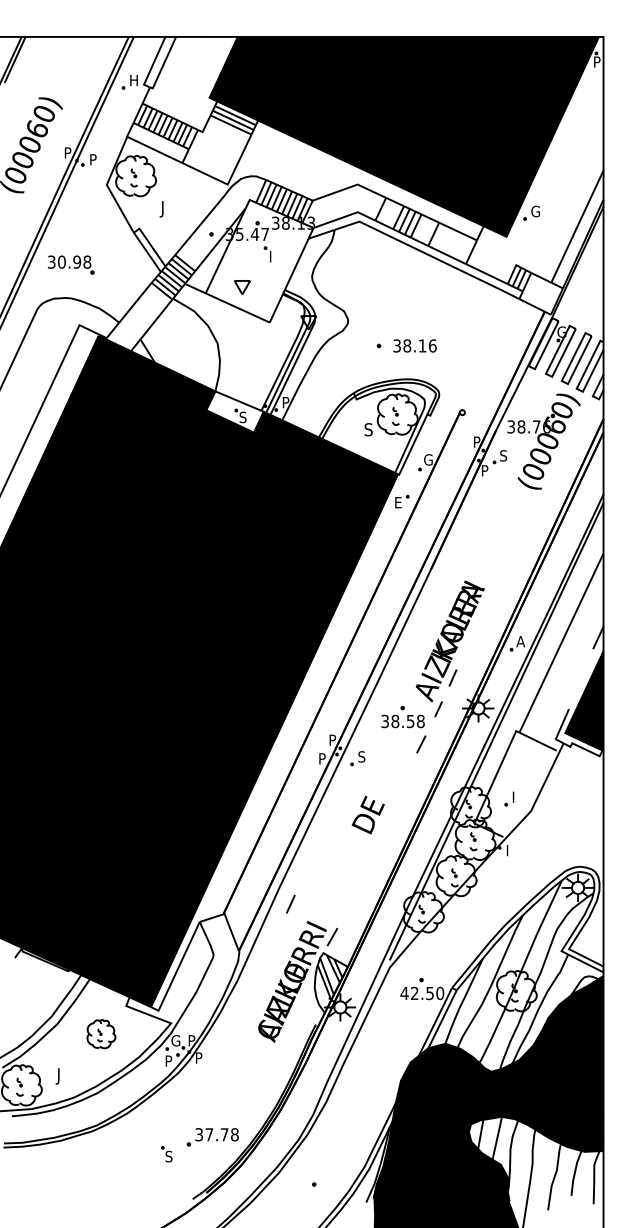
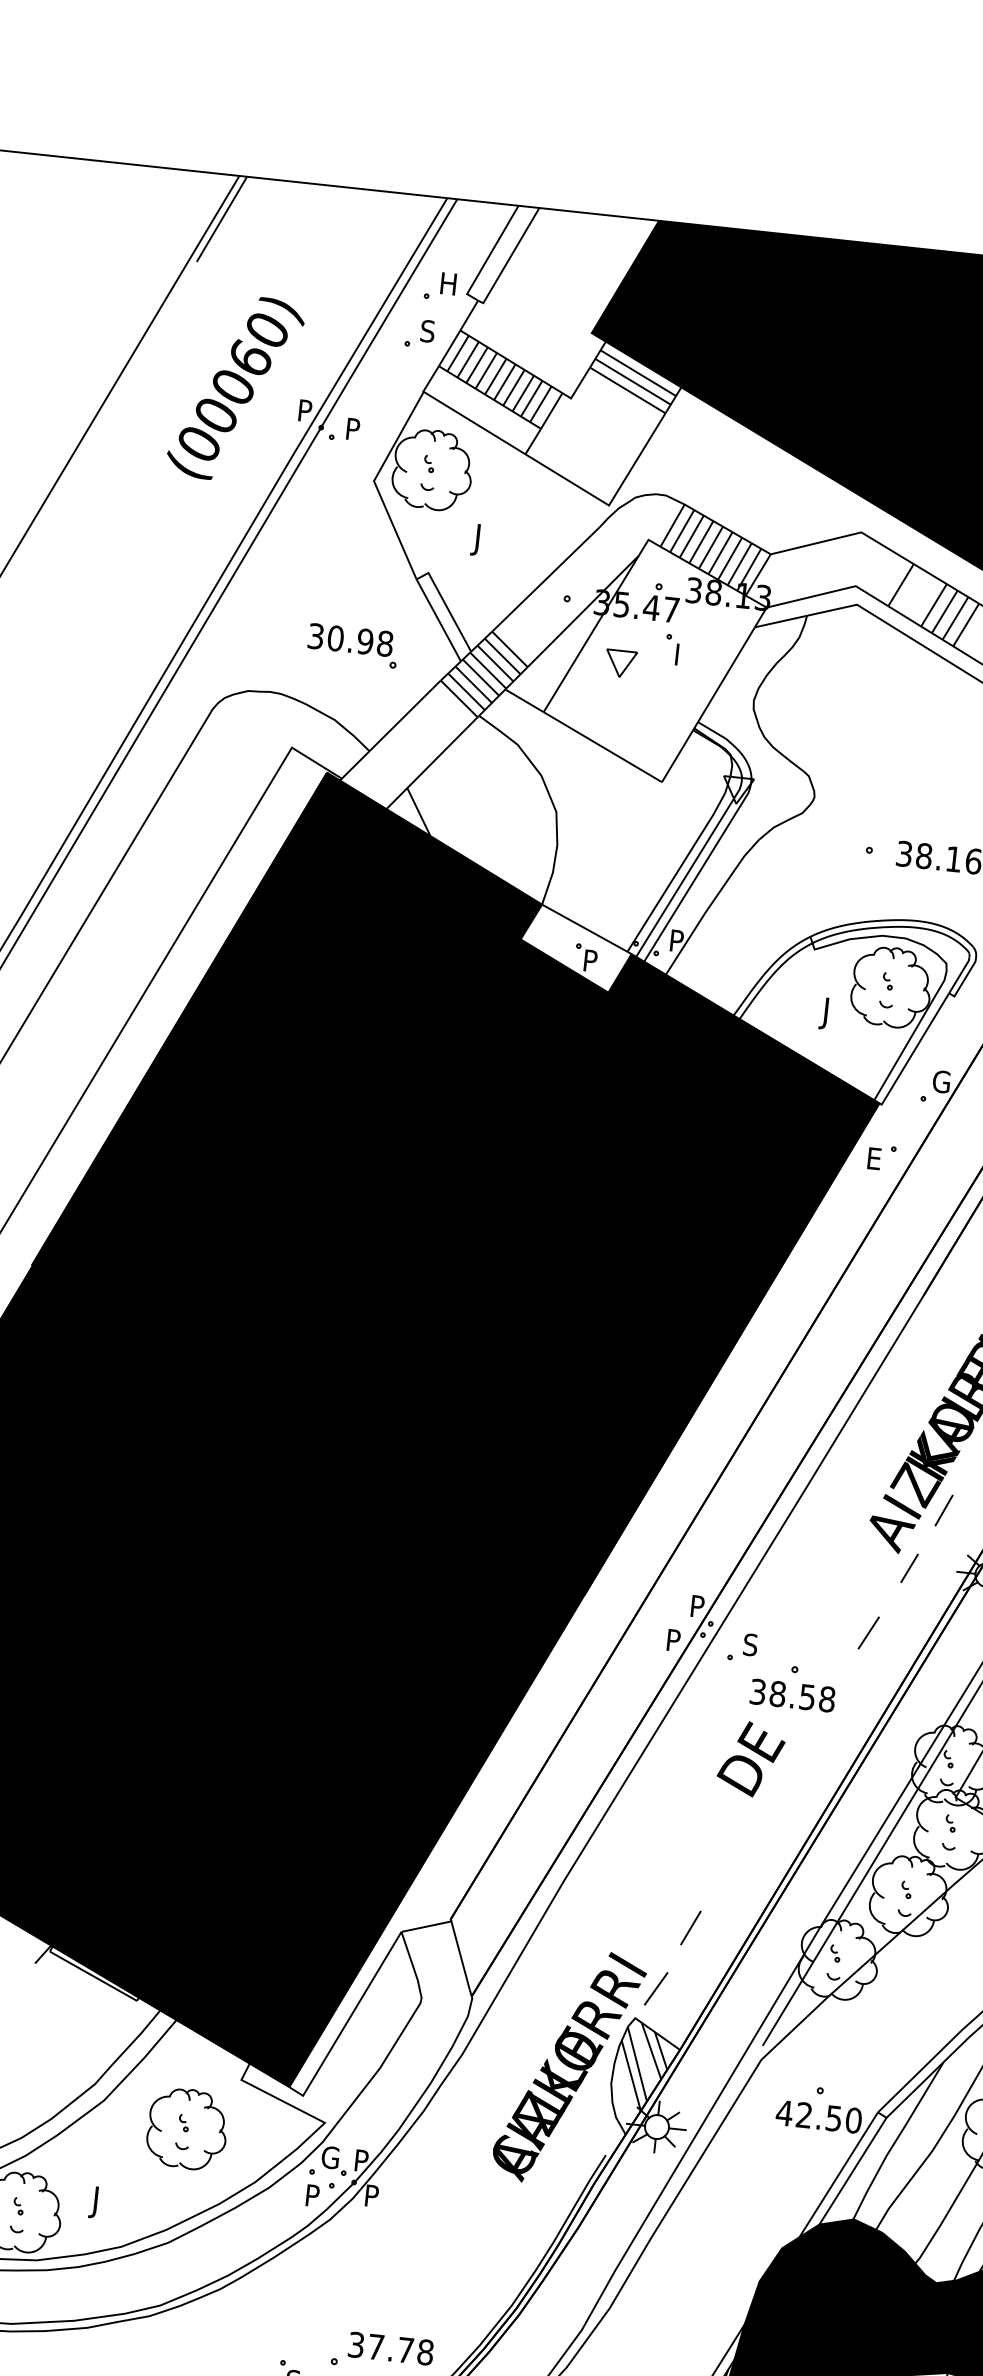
part: (121, 107) -> (418, 333), added
part: (71, 264) -> (353, 645), moved
part: (242, 287) -> (621, 663), moved
text: (242, 417) -> (589, 960), S -> P
text: (367, 431) -> (829, 1014), S -> J
part: (402, 717) -> (792, 1687), moved
line: (290, 903) -> (690, 1926), moved
part: (101, 1034) -> (187, 2130), size x1.43

